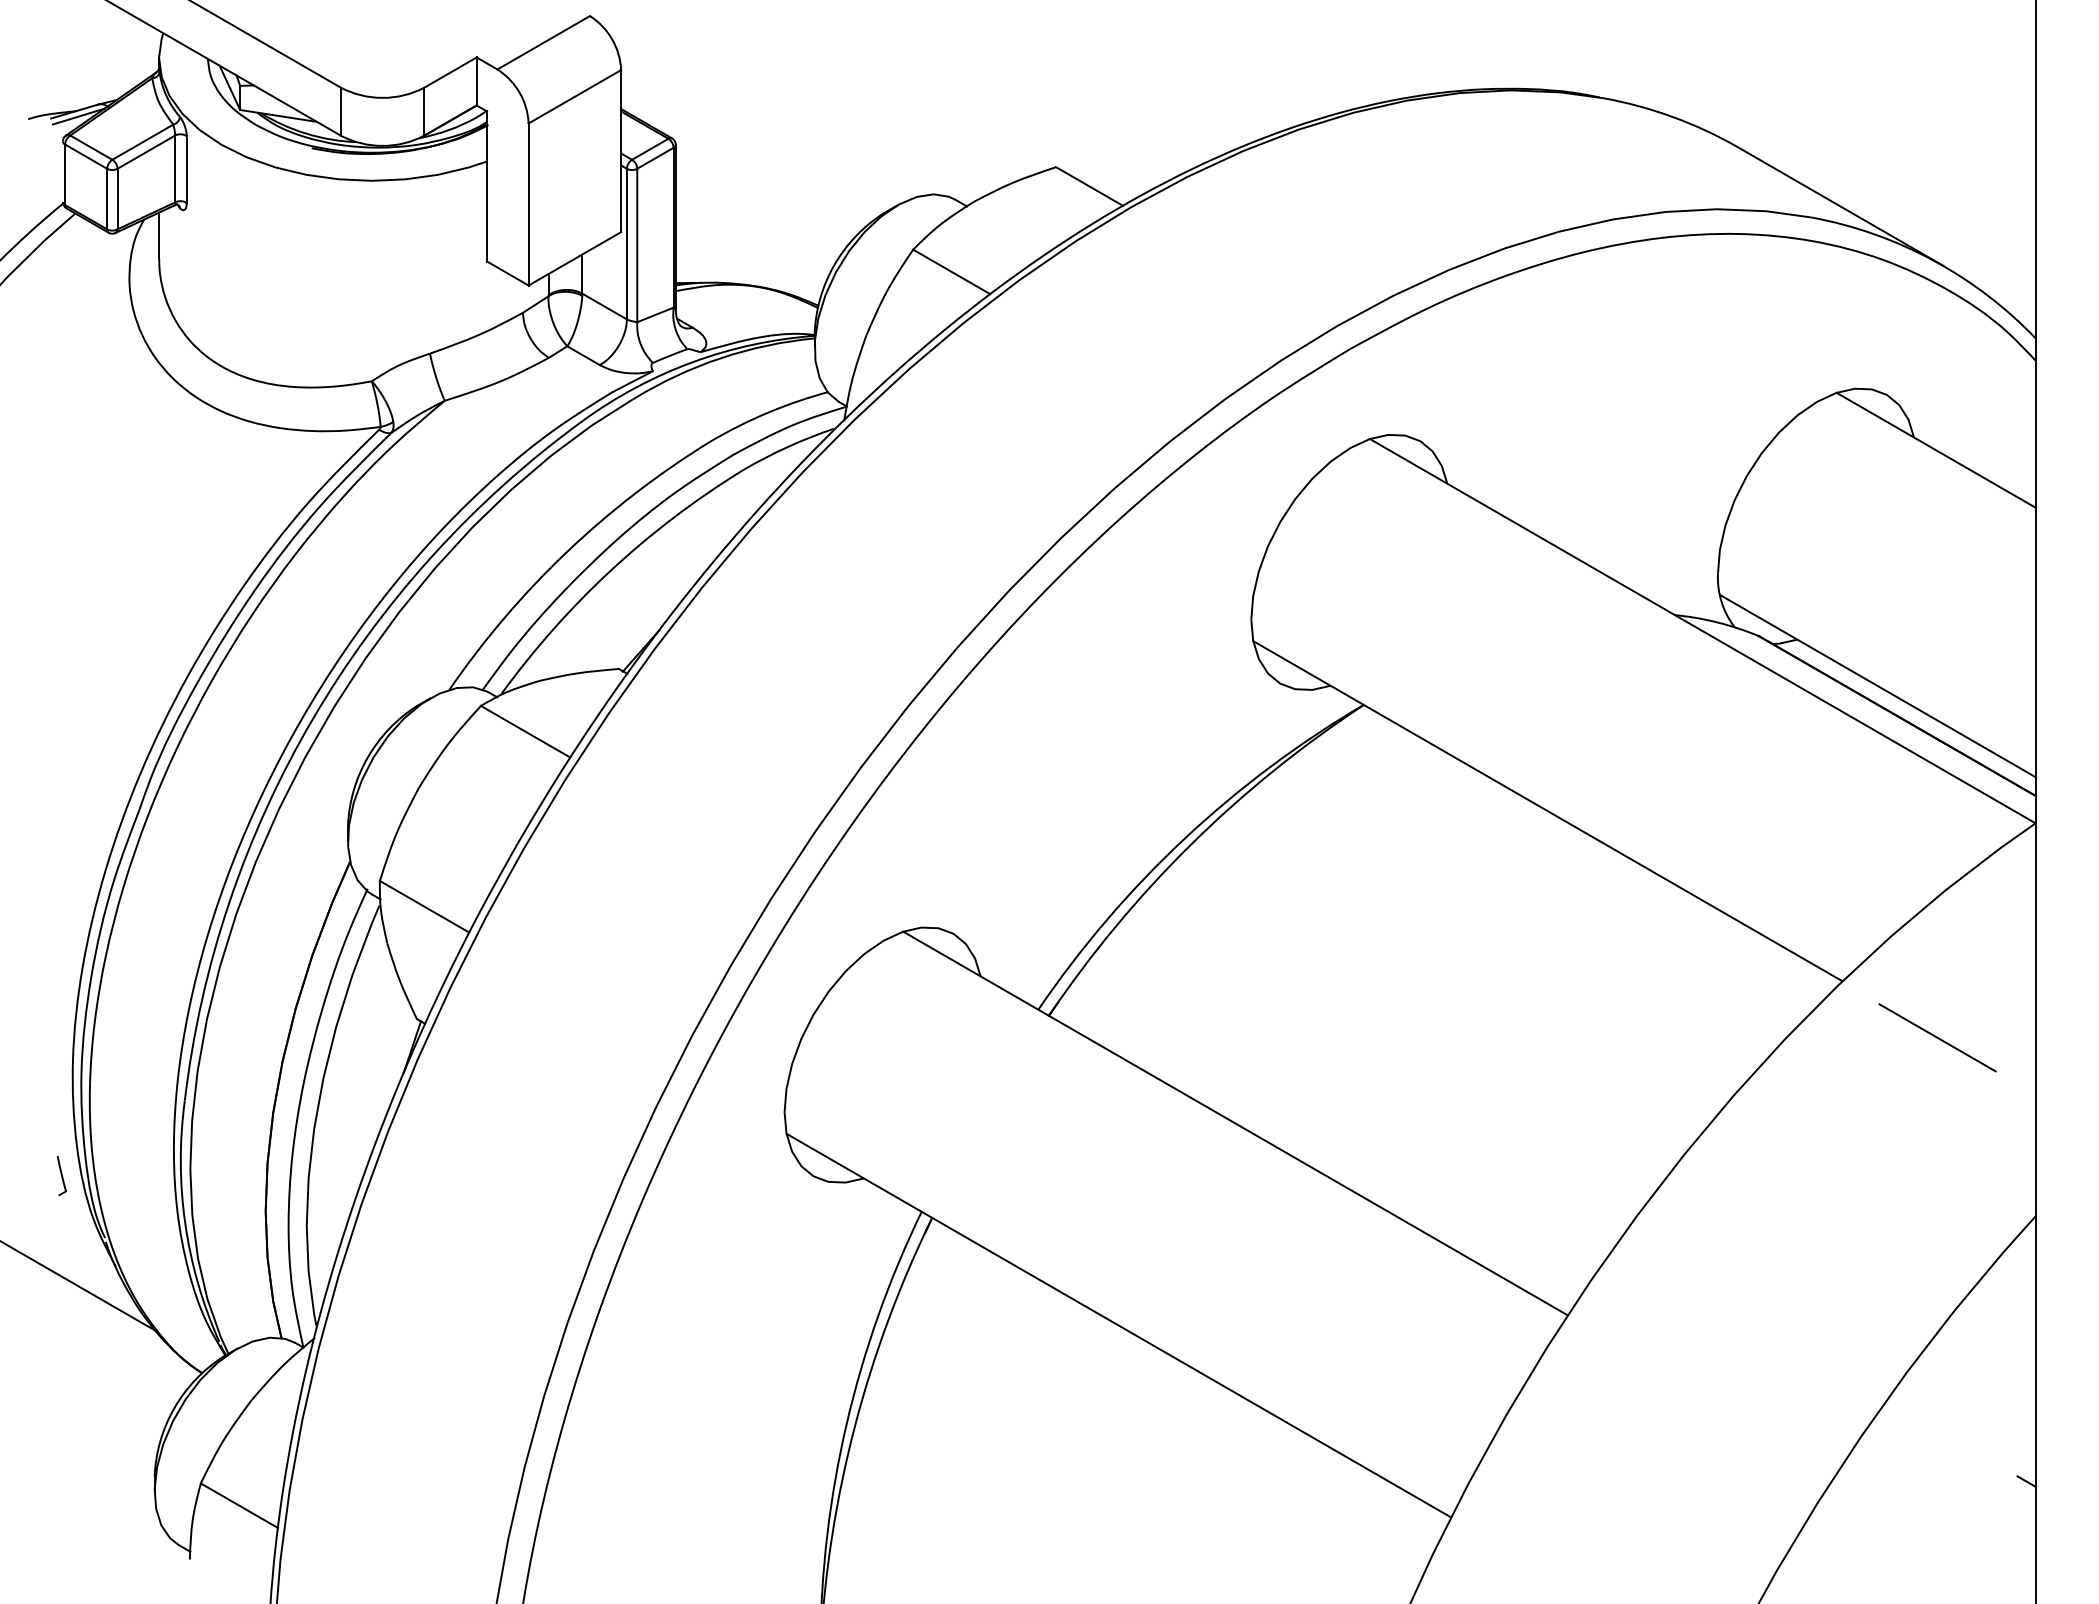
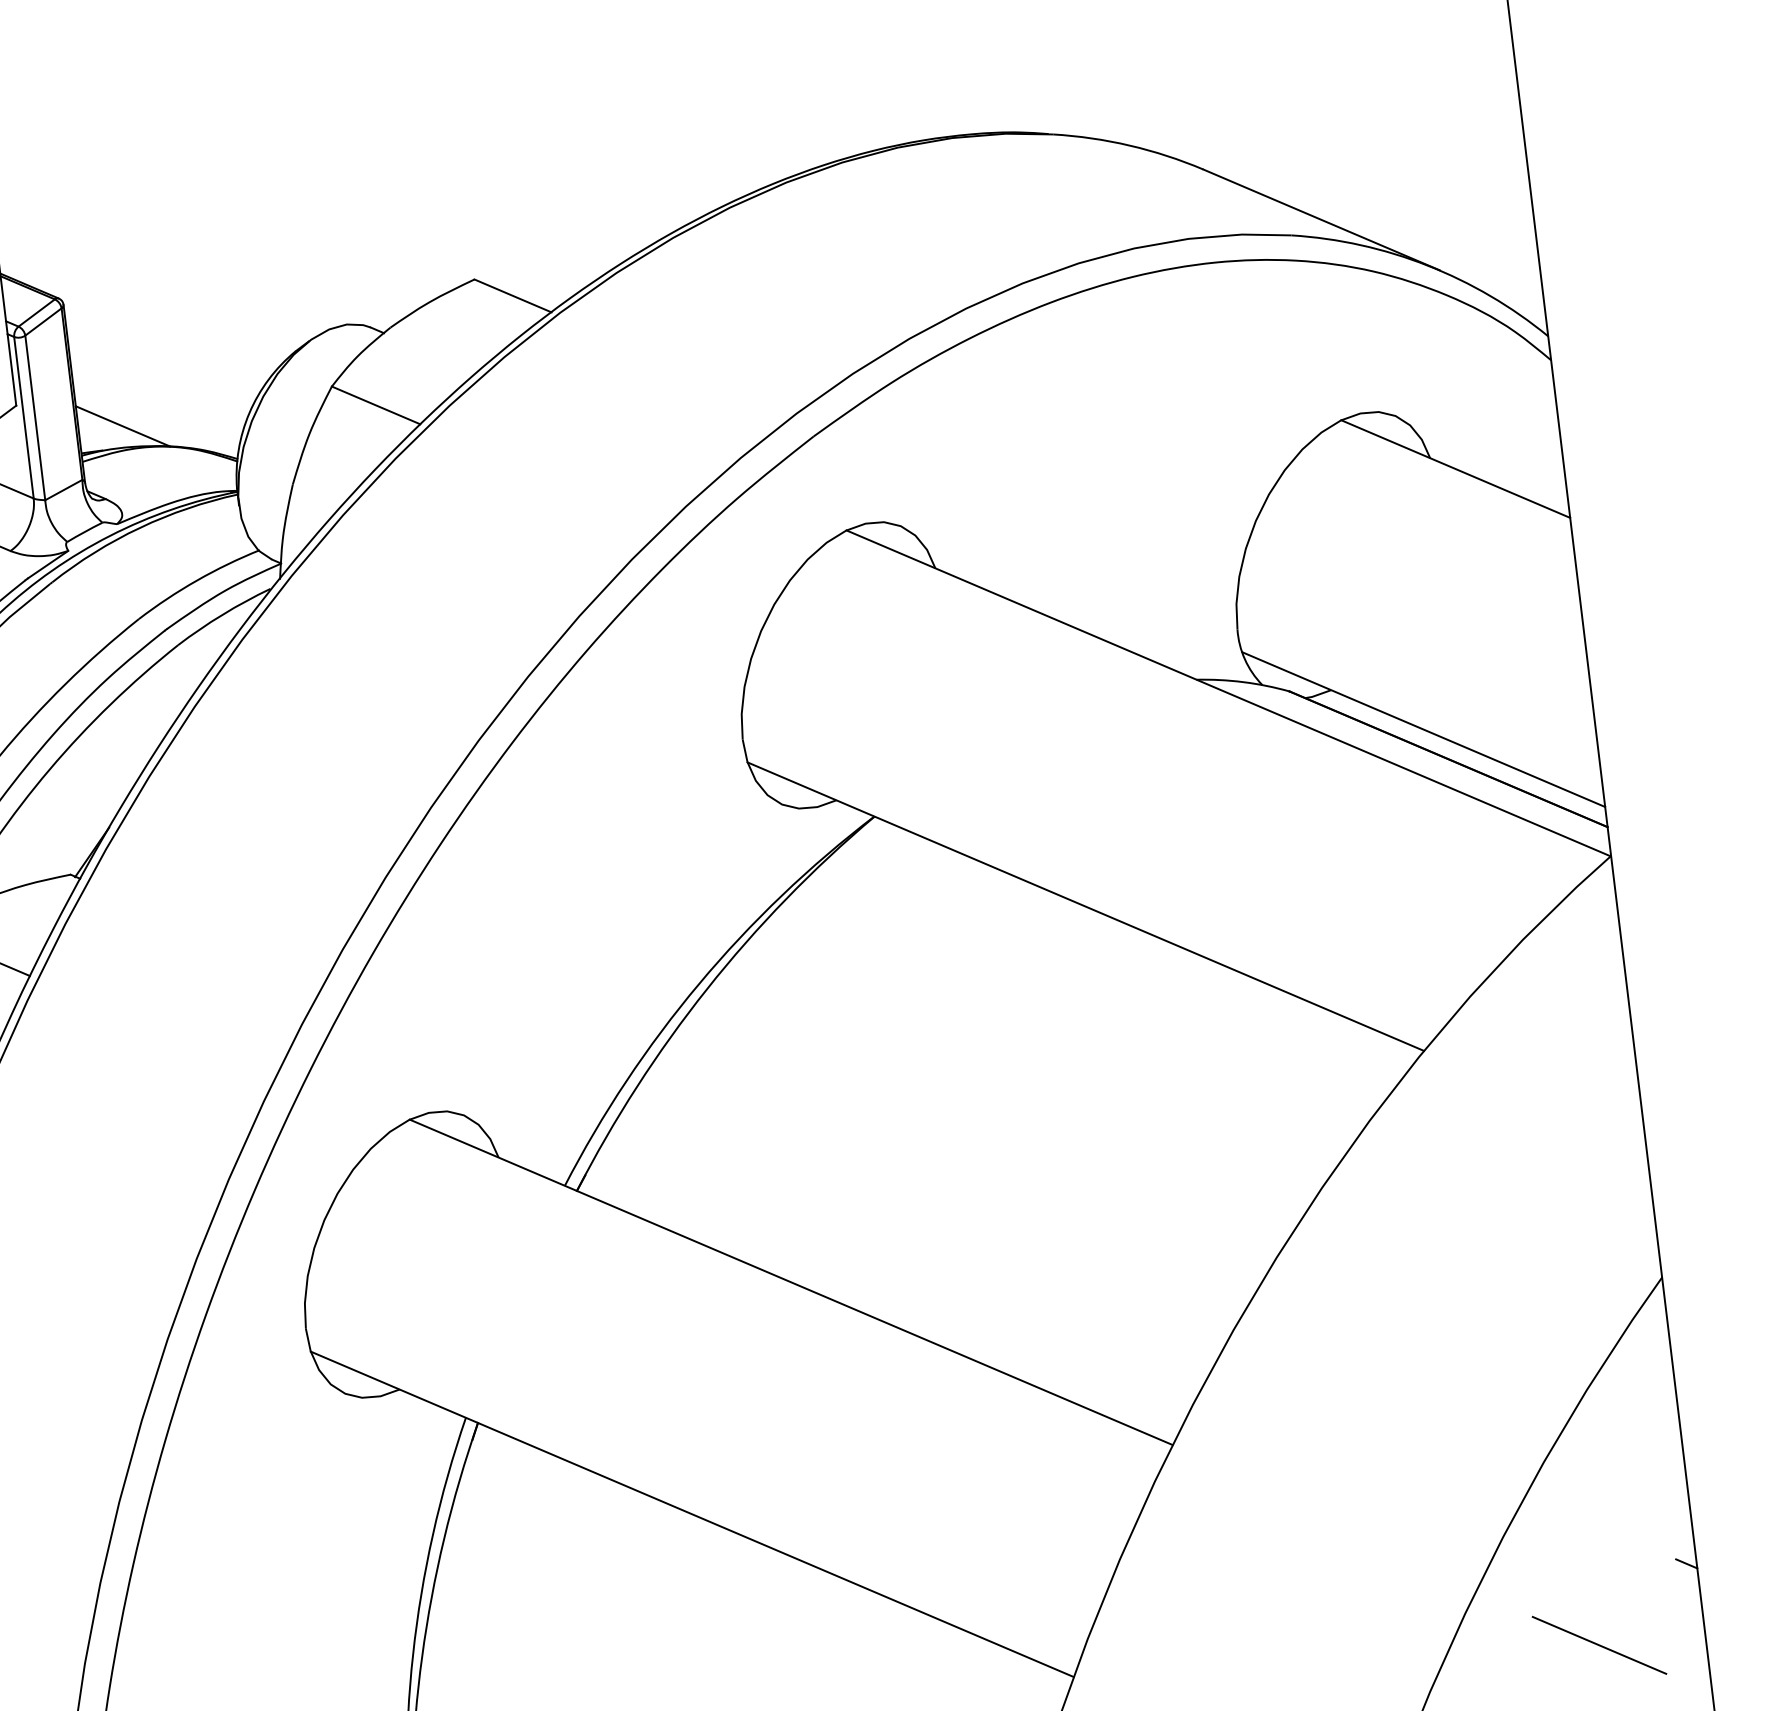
line: (716, 262) -> (122, 425), added
line: (1937, 1037) -> (1599, 1645), moved

